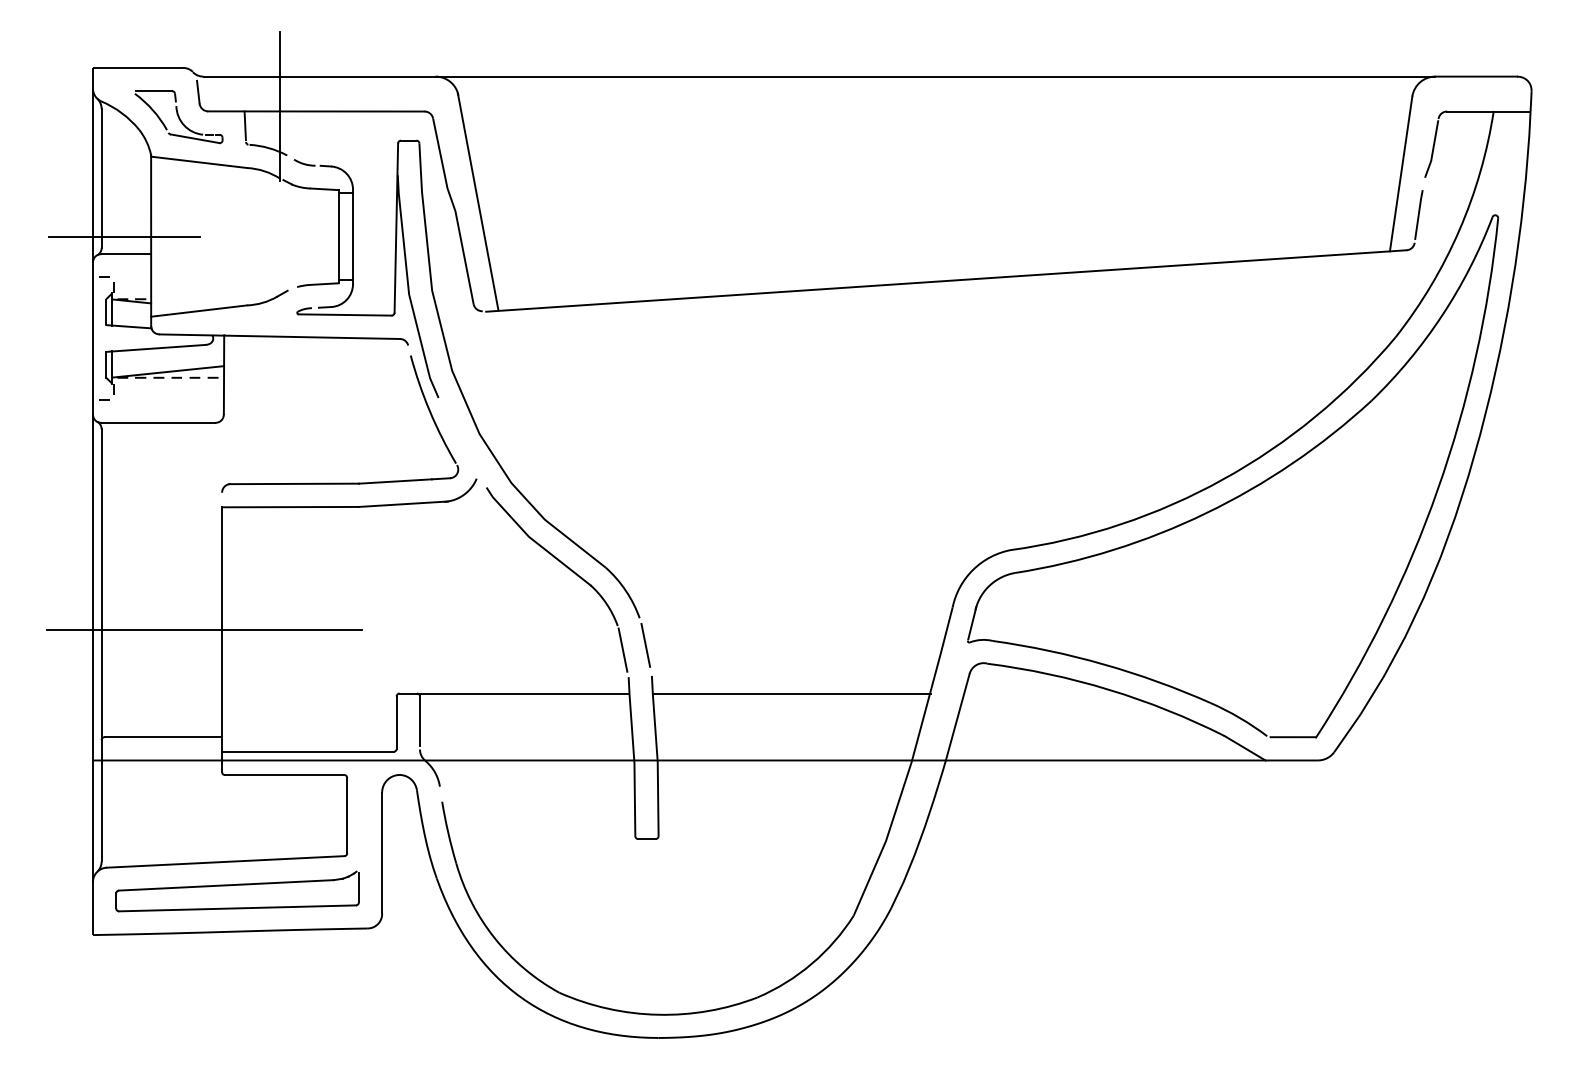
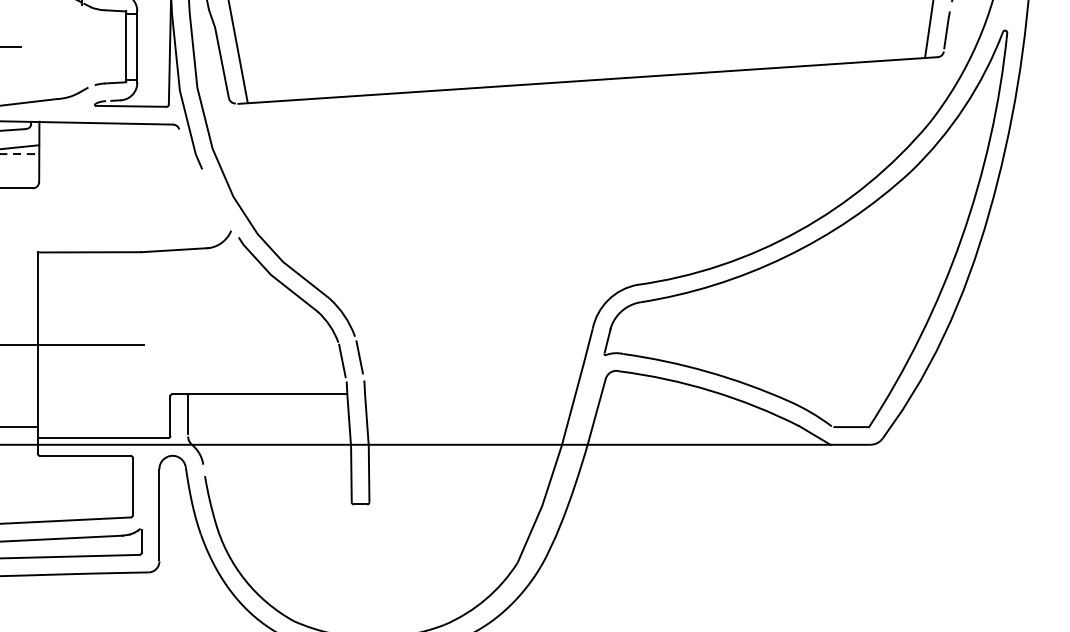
part: (340, 482) -> (127, 233), removed
line: (791, 693) -> (470, 393), removed

